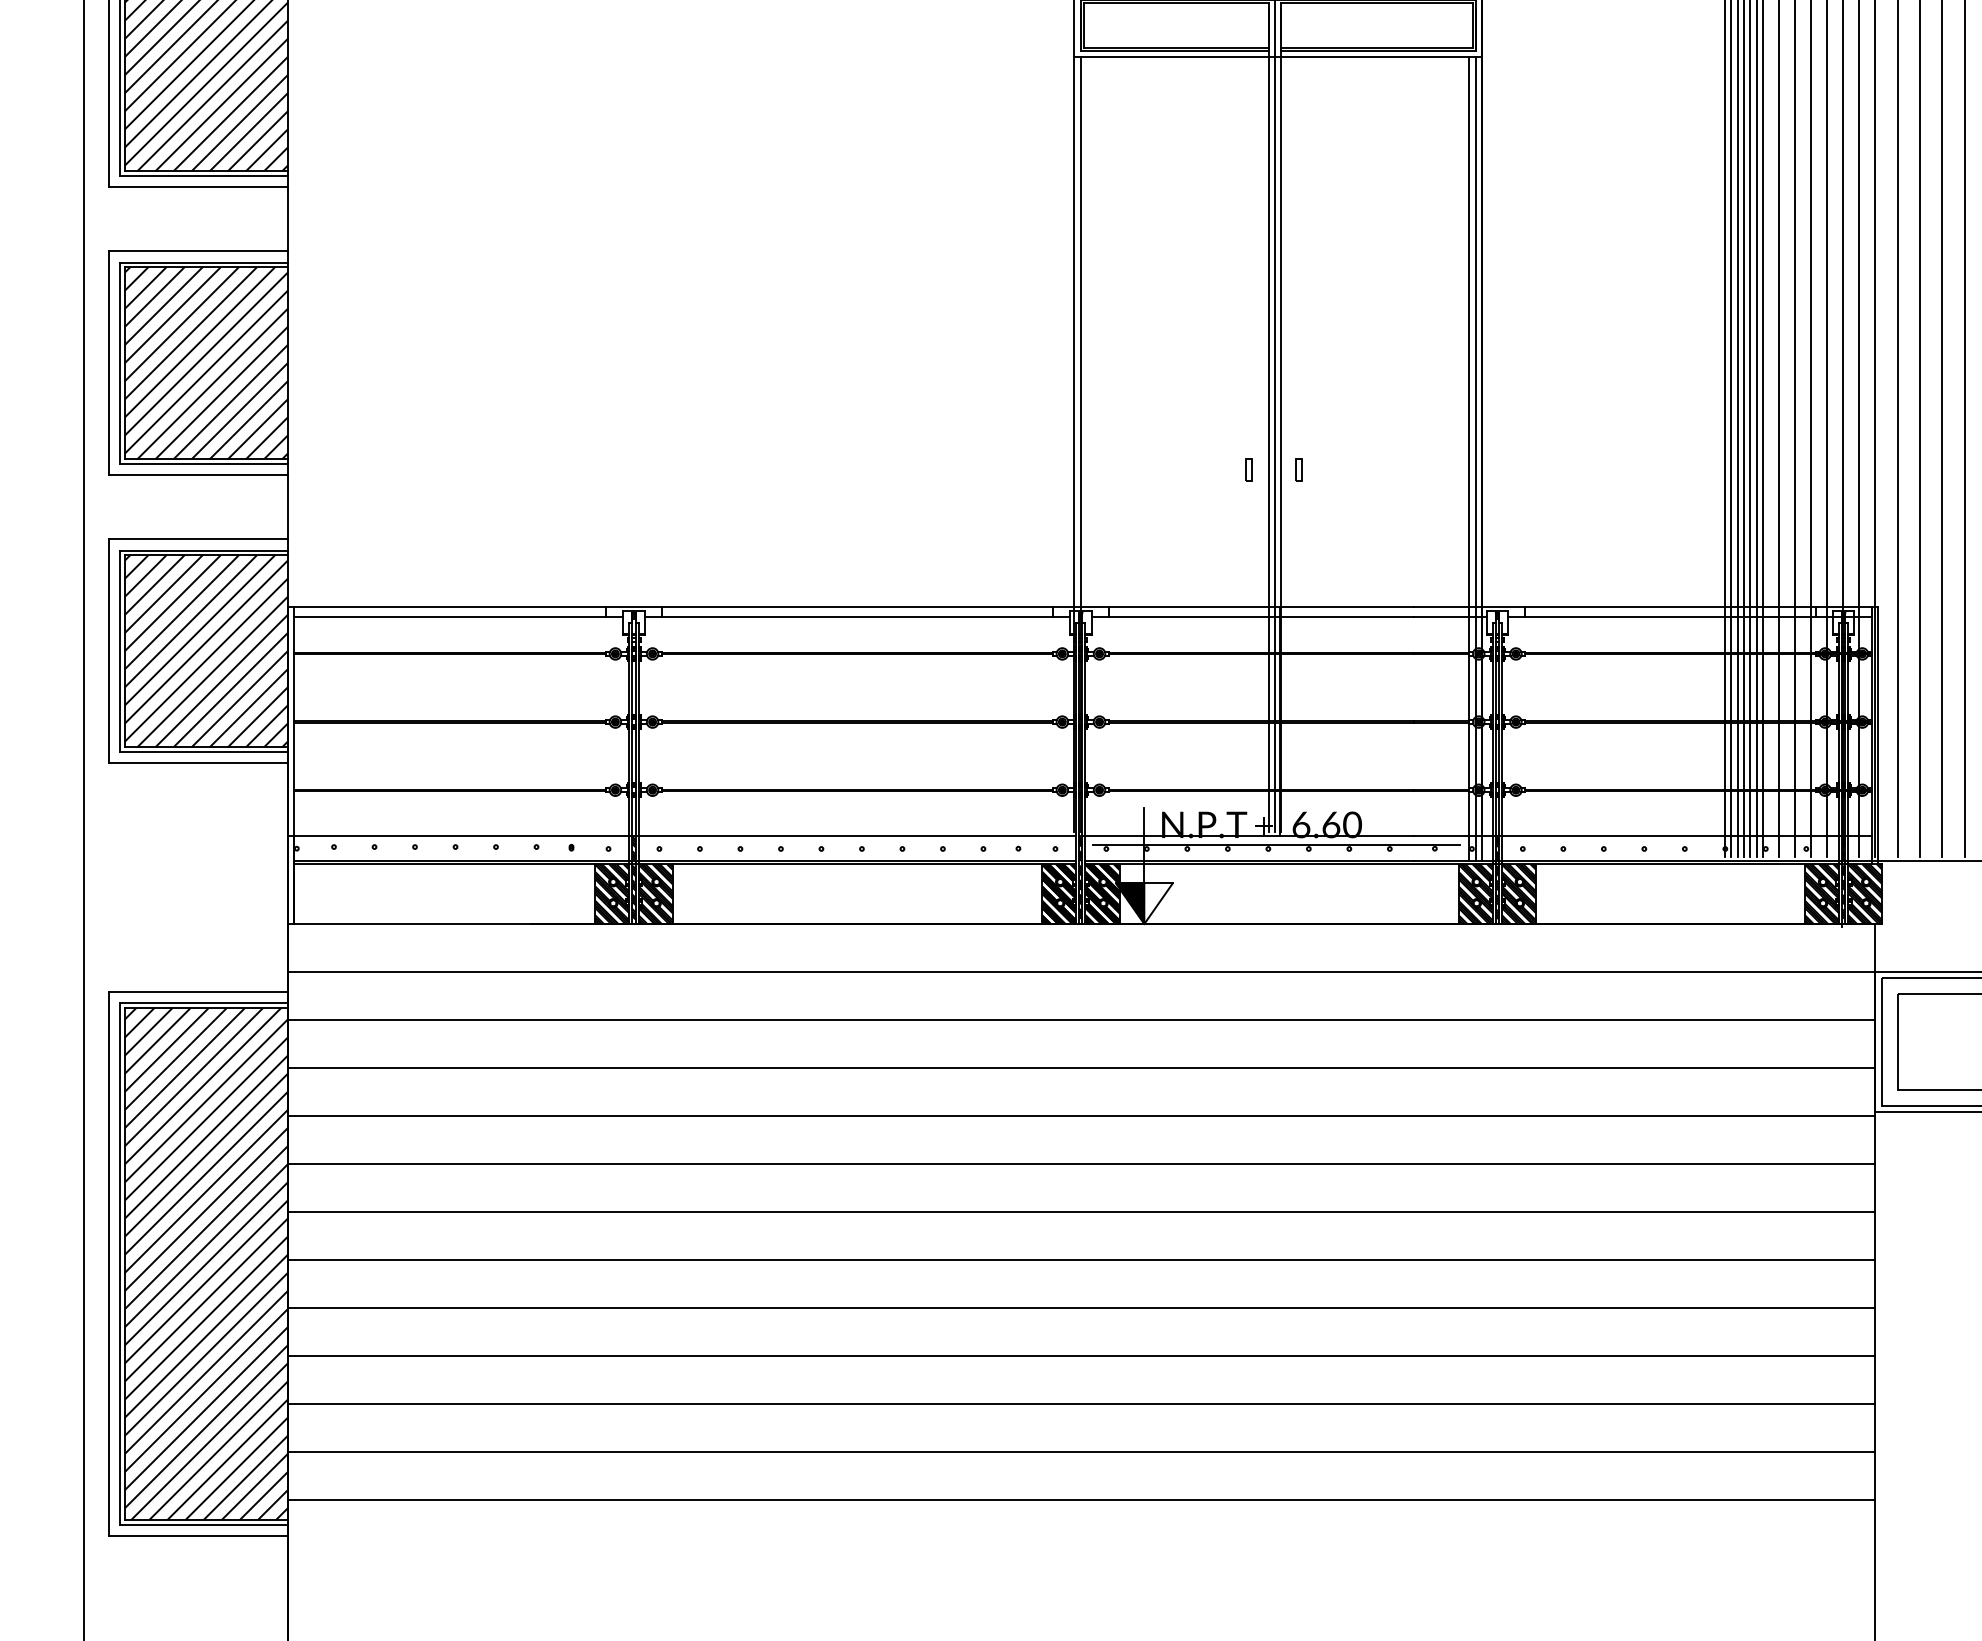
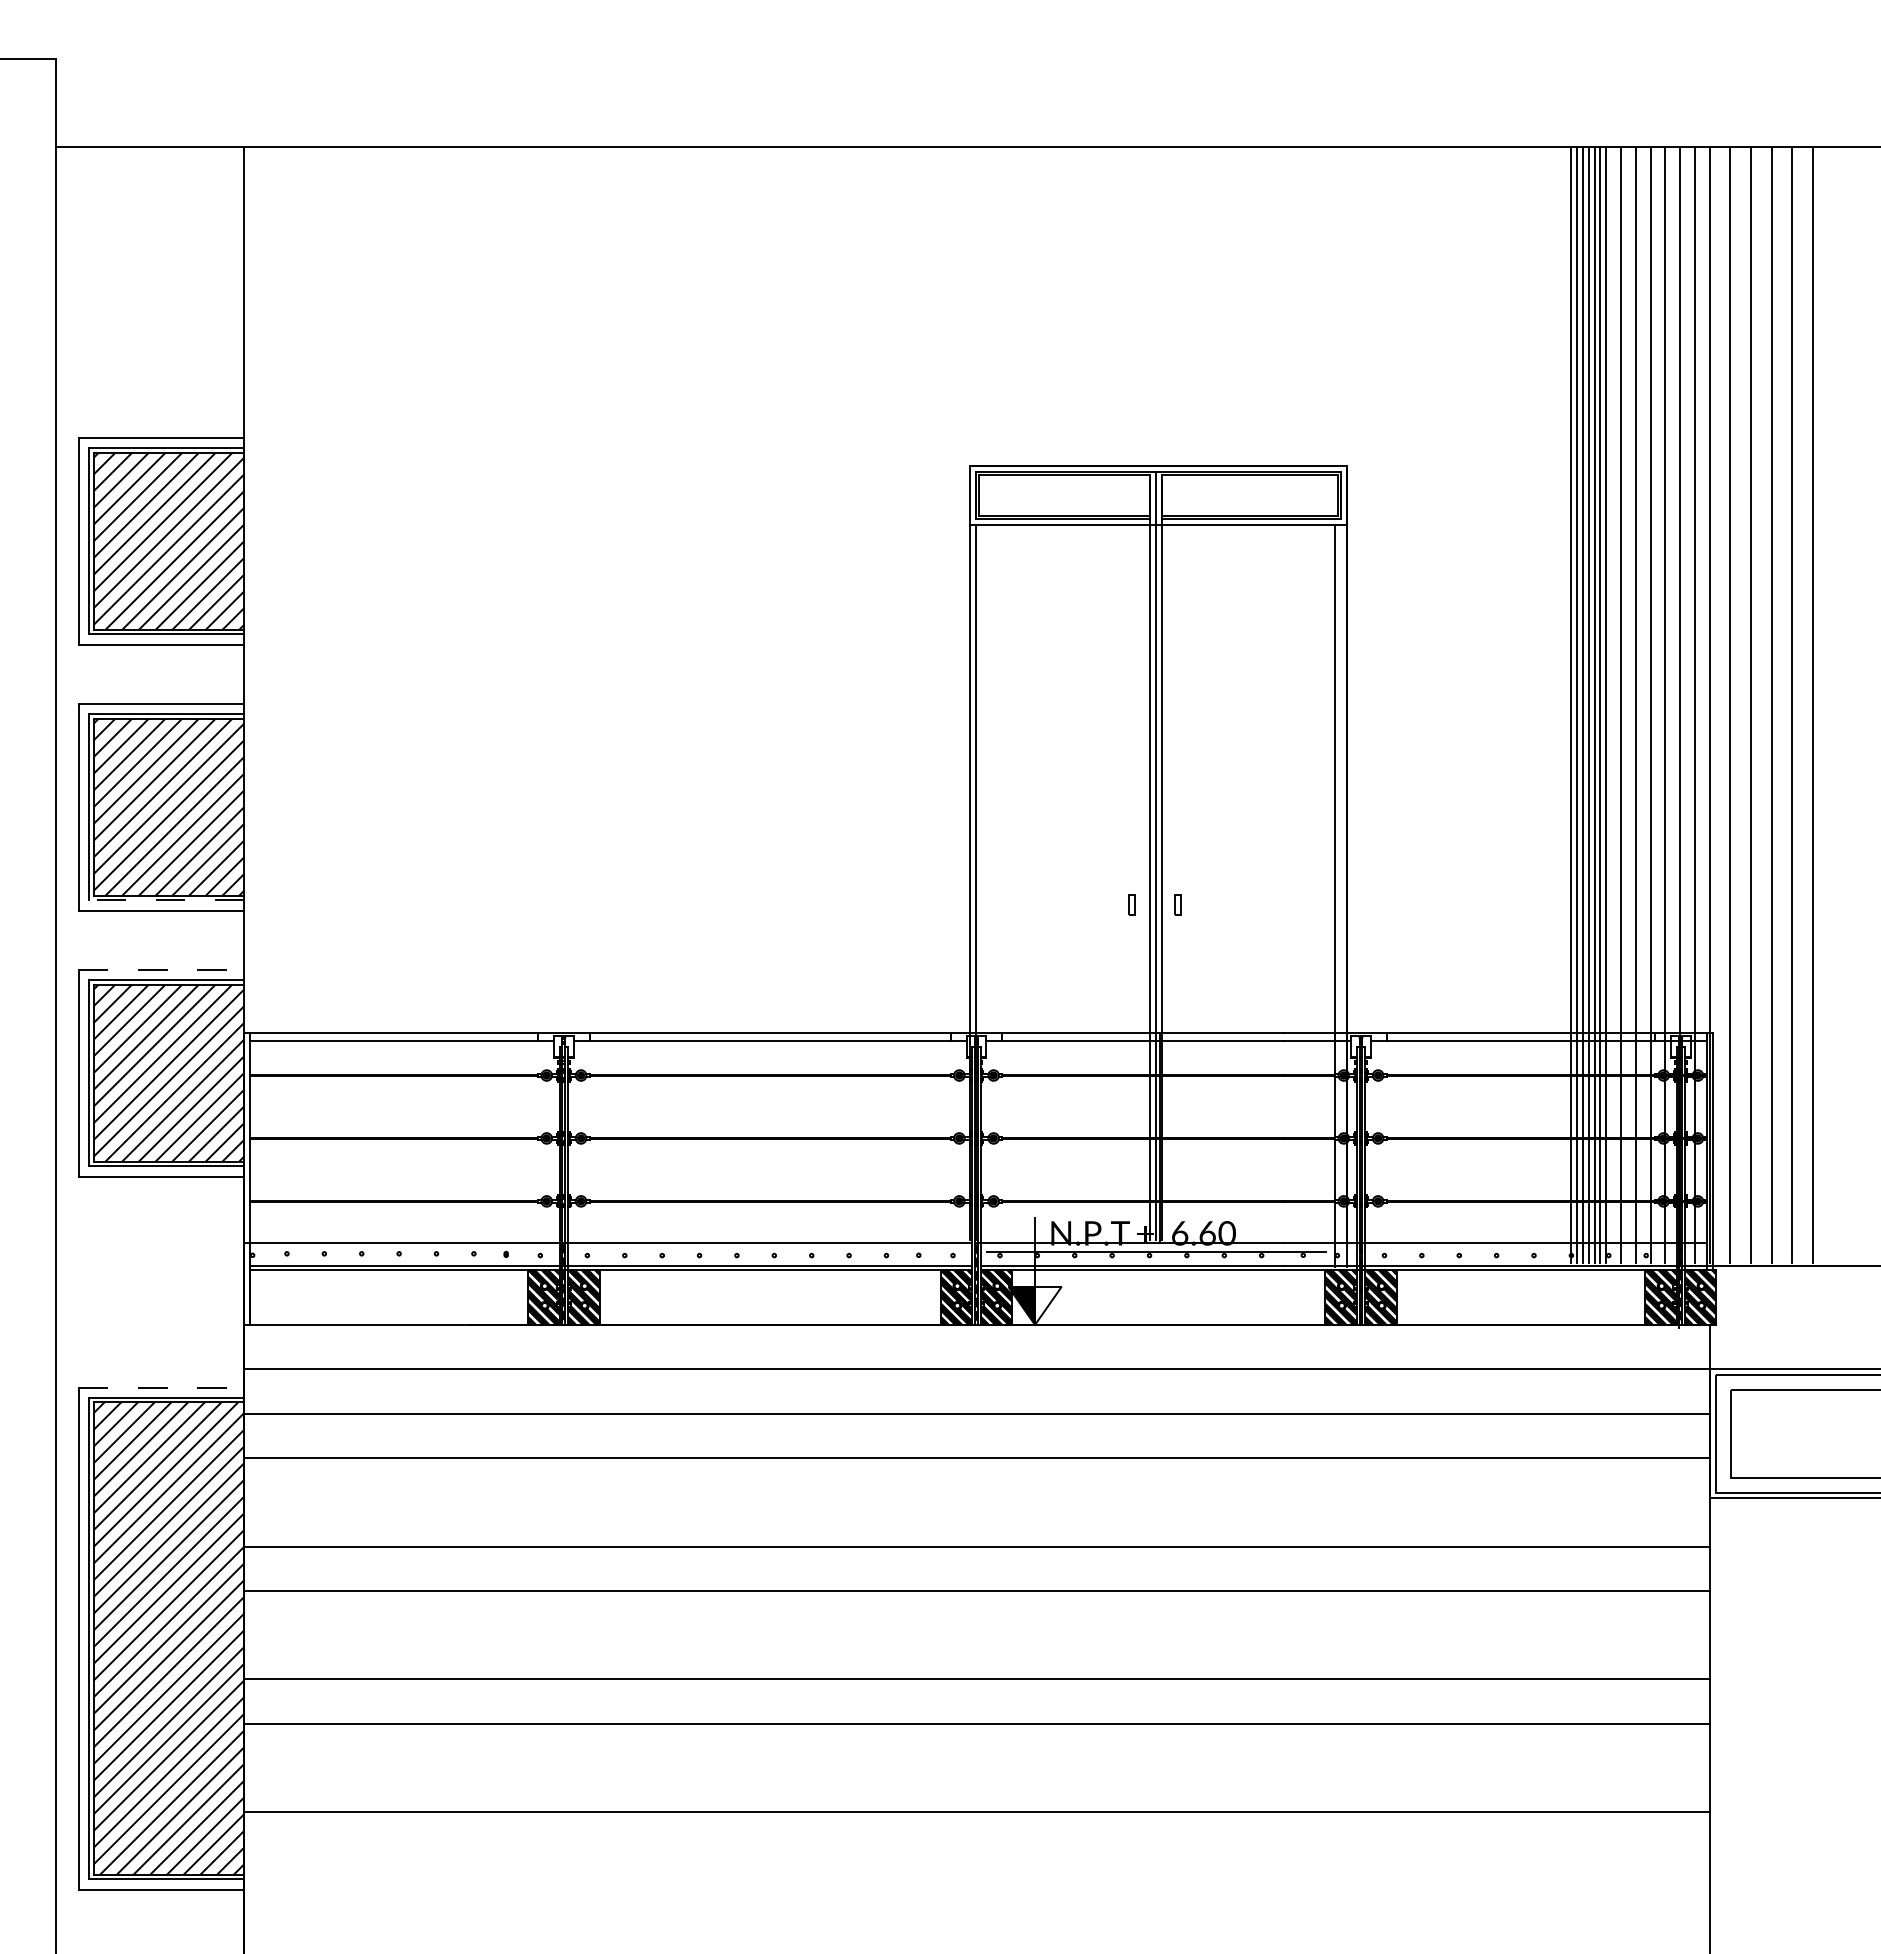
line: (1475, 458) -> (1340, 895), removed
line: (203, 464) -> (166, 900), solid -> dashed
line: (198, 539) -> (161, 969), solid -> dashed
line: (198, 991) -> (161, 1387), solid -> dashed
line: (1080, 1116) -> (976, 1502), removed
line: (1080, 1260) -> (976, 1635), removed
line: (1080, 1404) -> (976, 1768), removed
line: (1080, 1499) -> (976, 1856), removed

